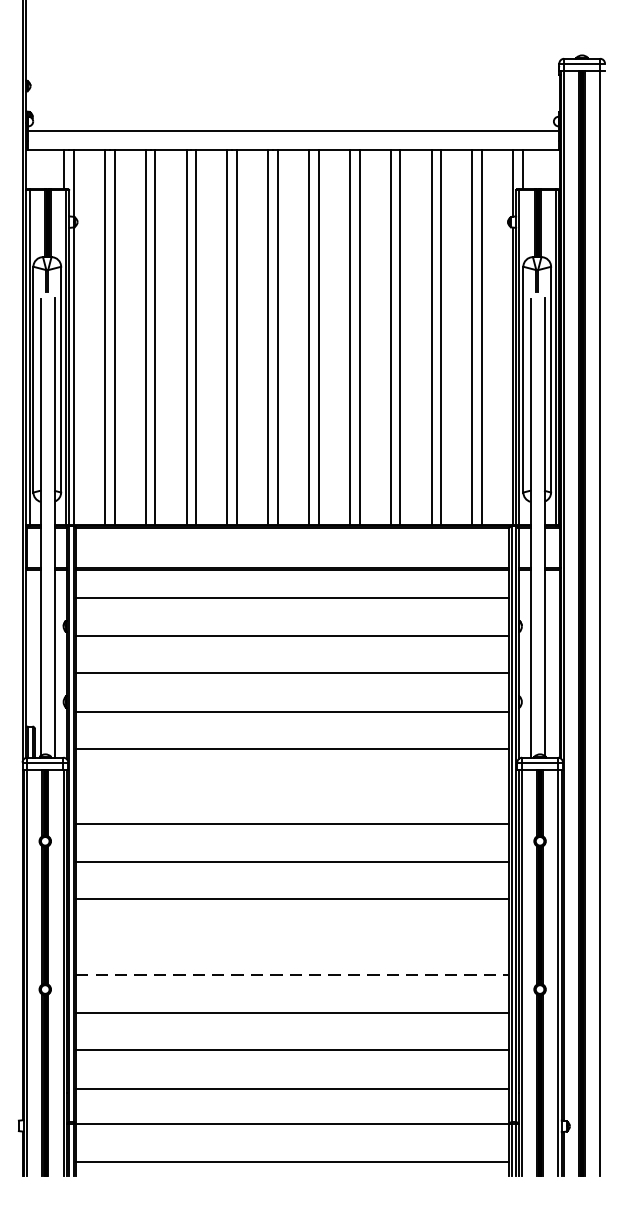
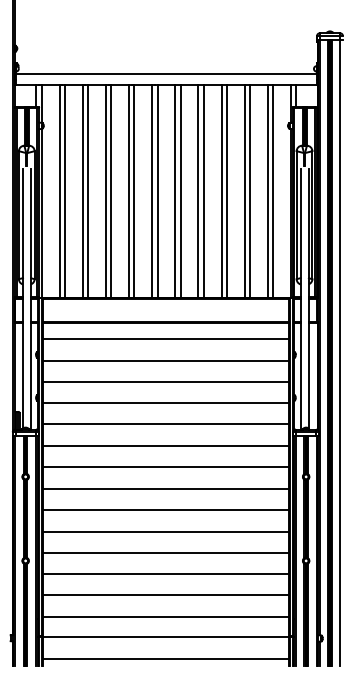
line: (291, 787) -> (165, 446), added
line: (291, 937) -> (165, 531), added
line: (291, 974) -> (165, 552), dashed -> solid

